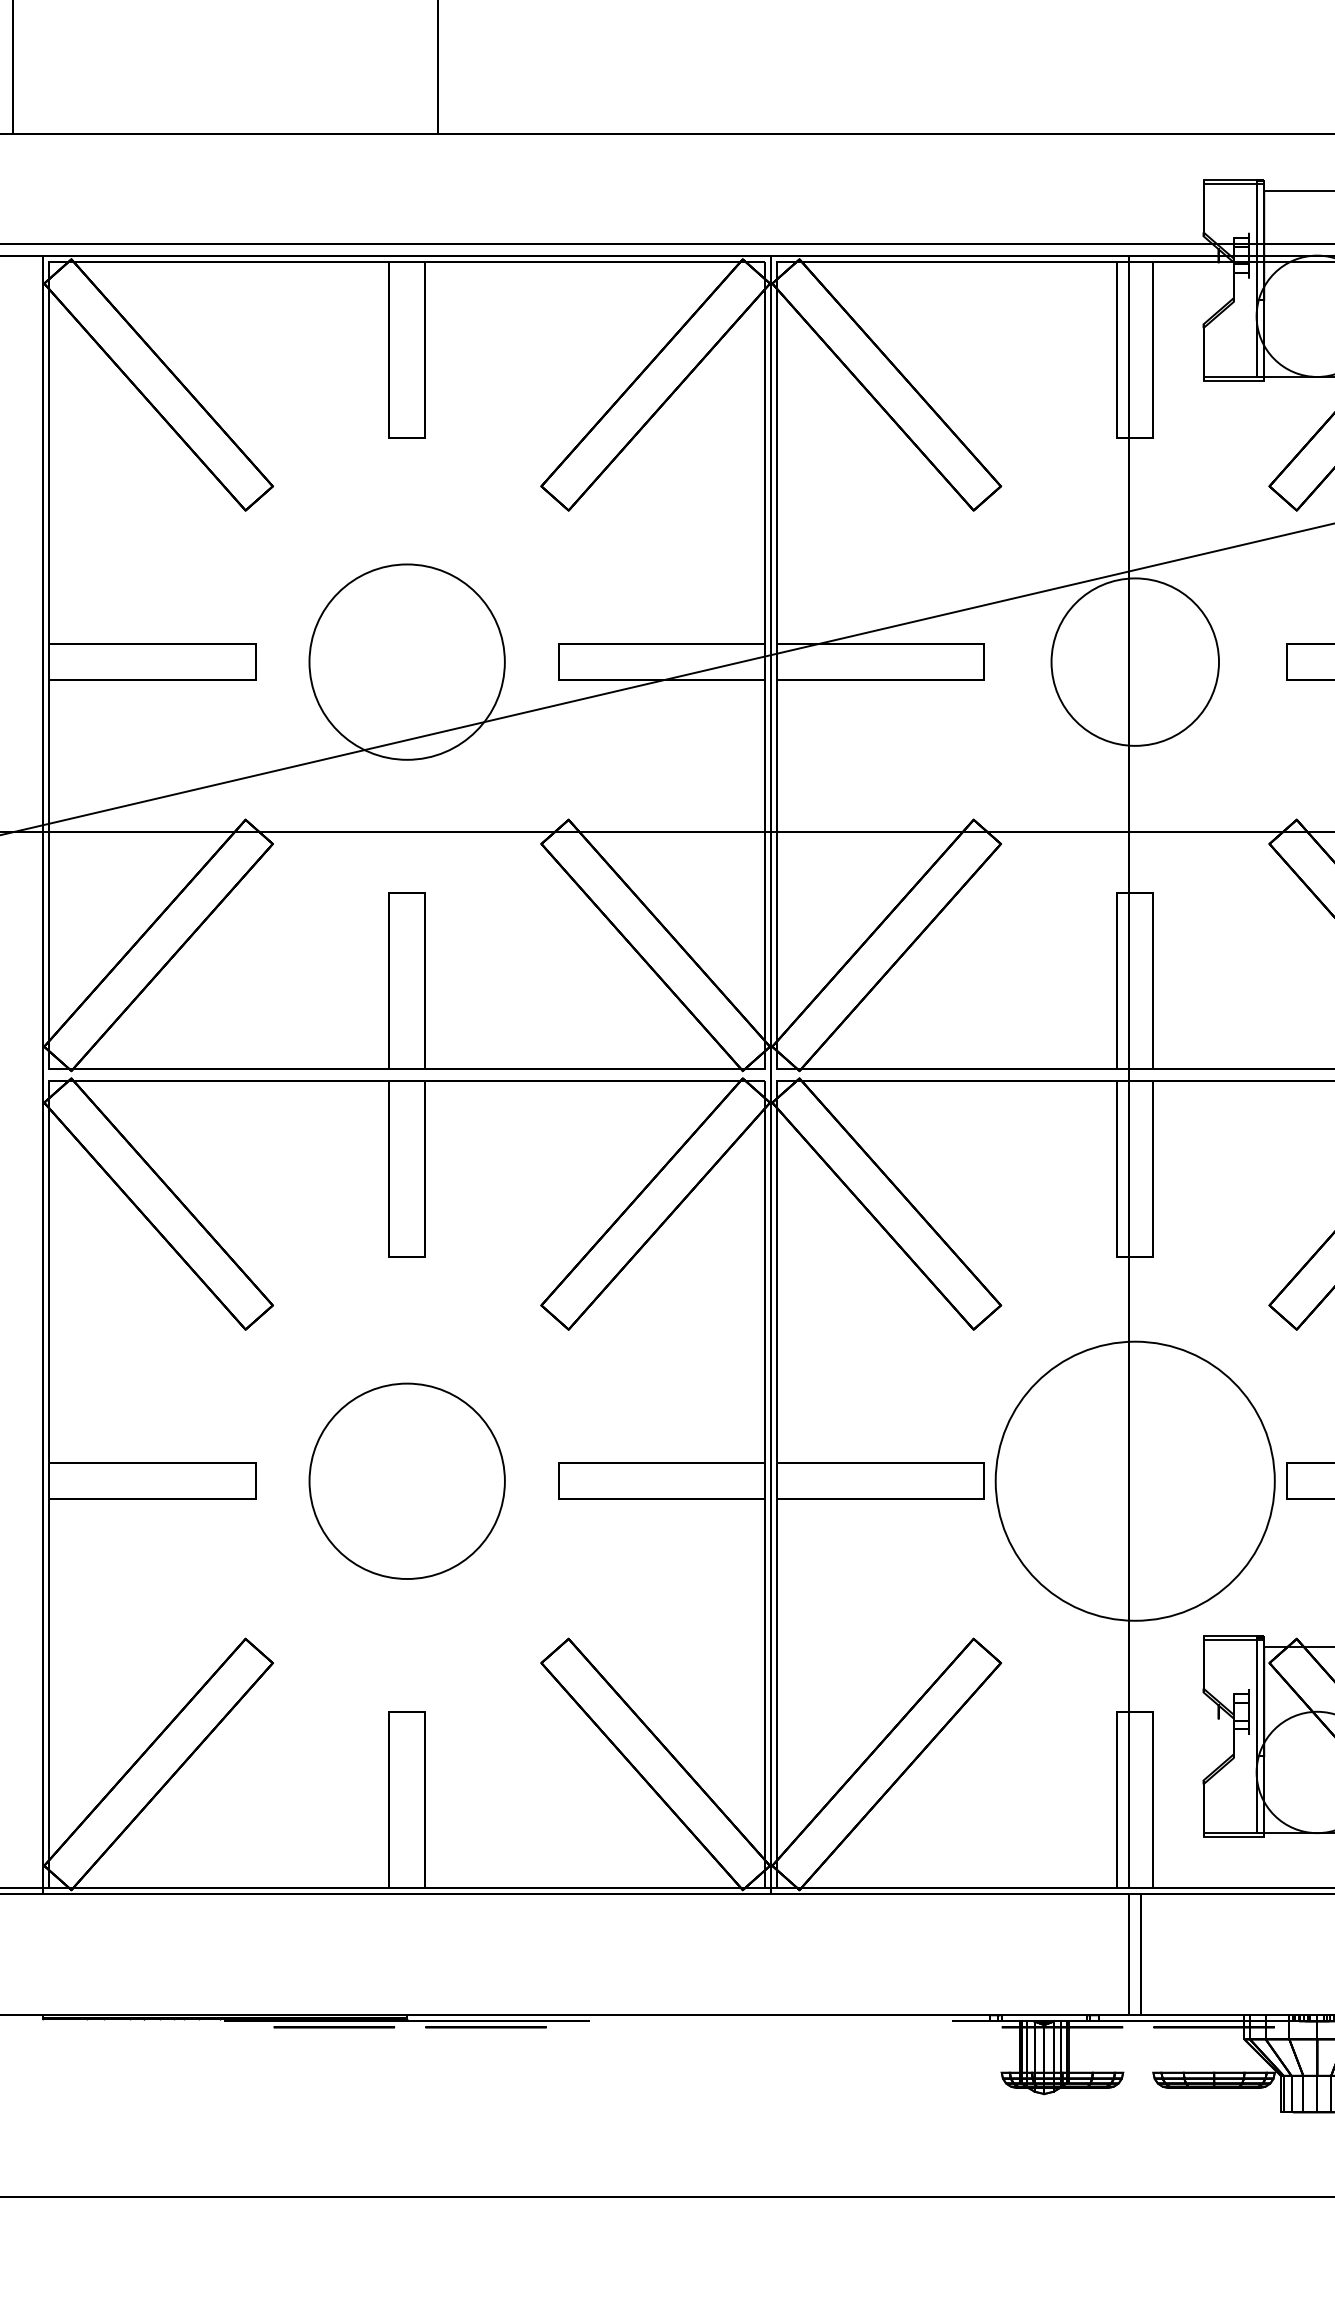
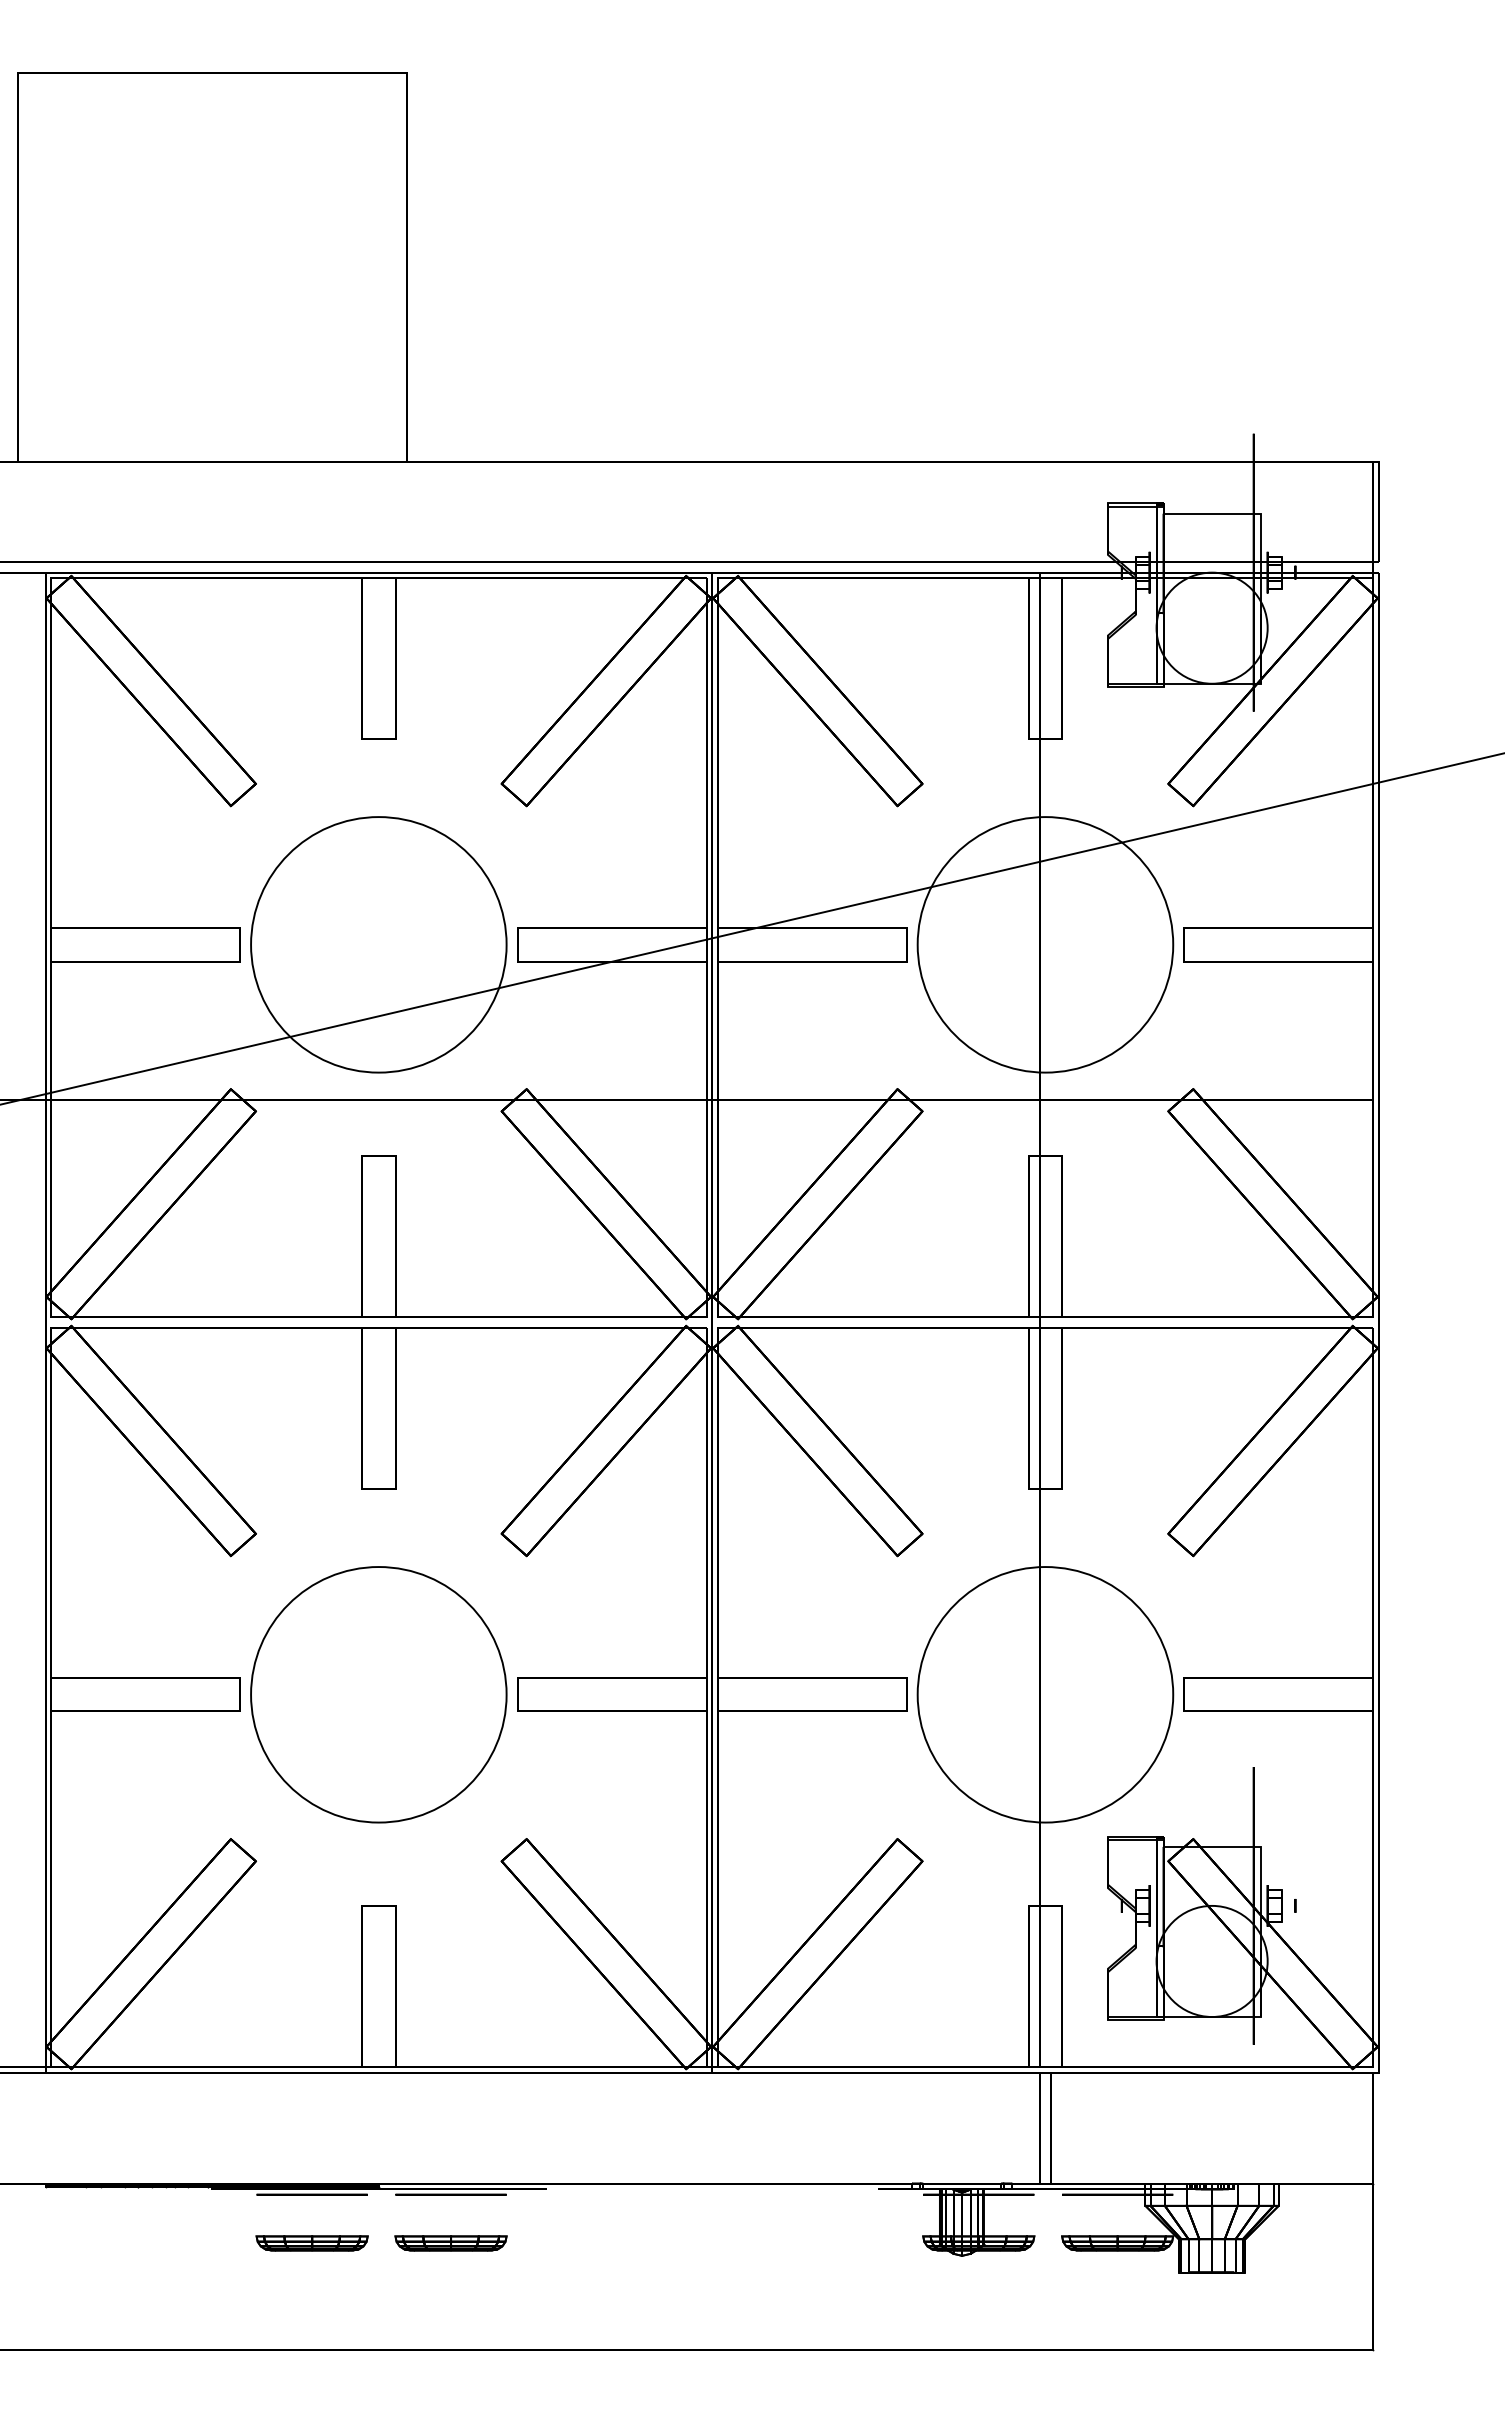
circle: (406, 661) -> (378, 944), size x1.43
circle: (1135, 661) -> (1045, 944), size x1.67
circle: (406, 1480) -> (378, 1694), size x1.43
part: (333, 2080) -> (311, 2243), added
part: (485, 2080) -> (450, 2243), added

